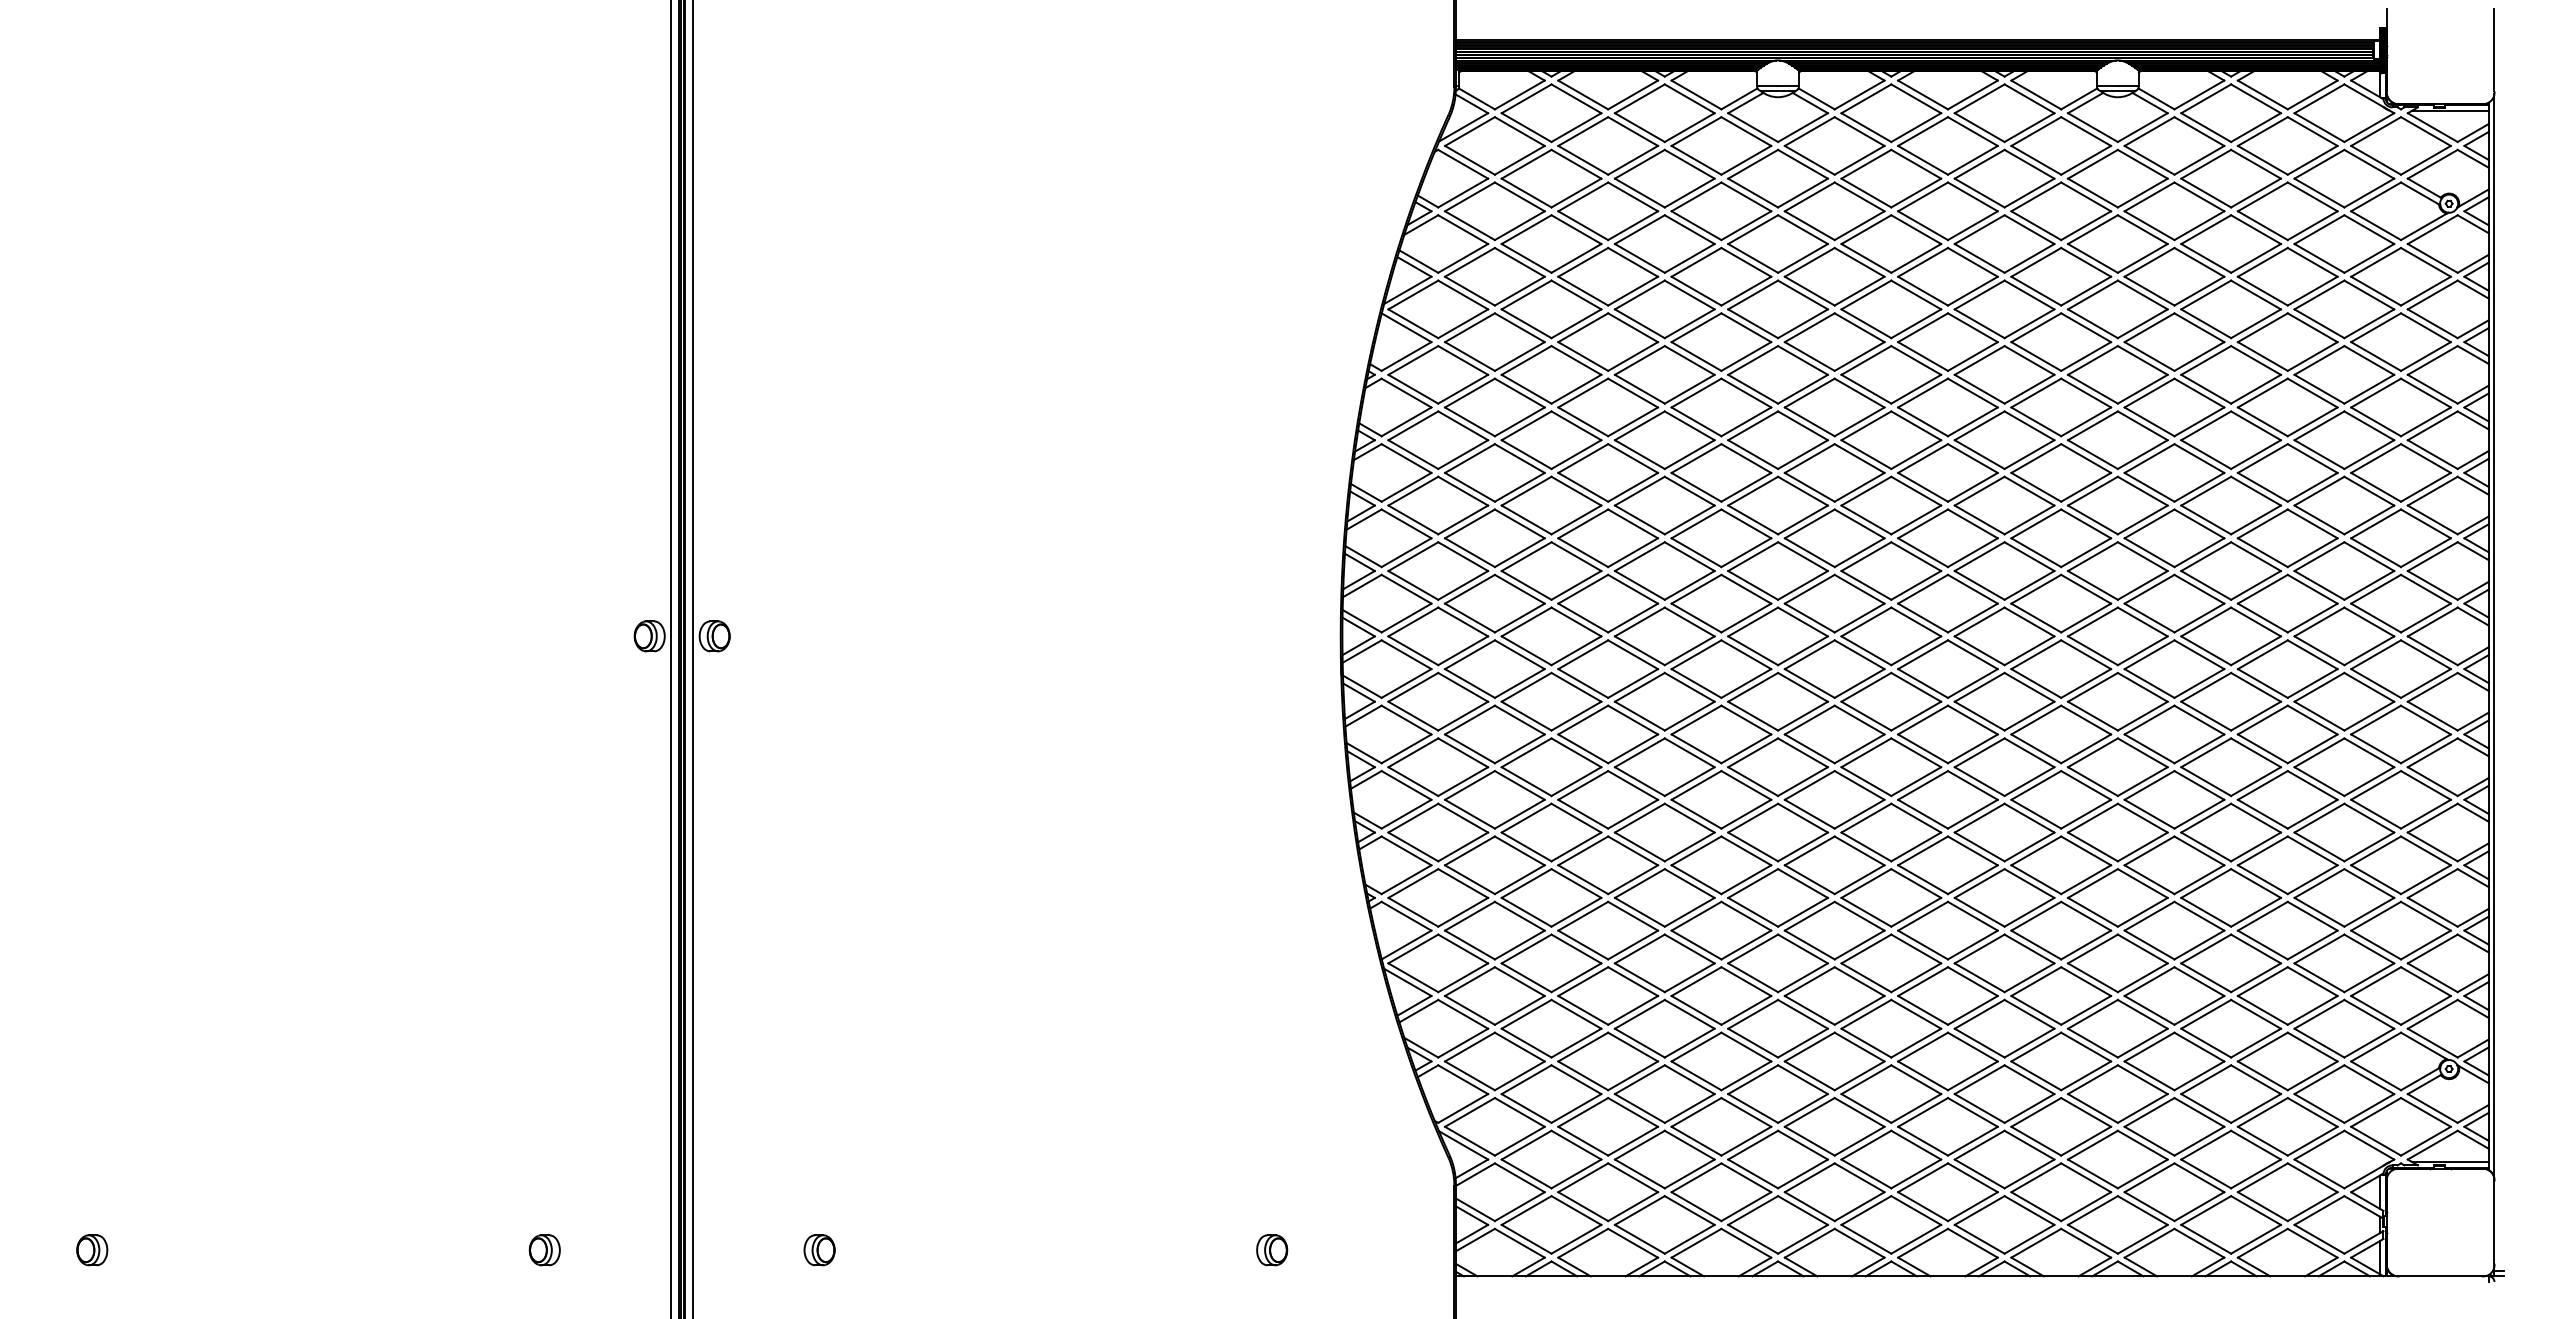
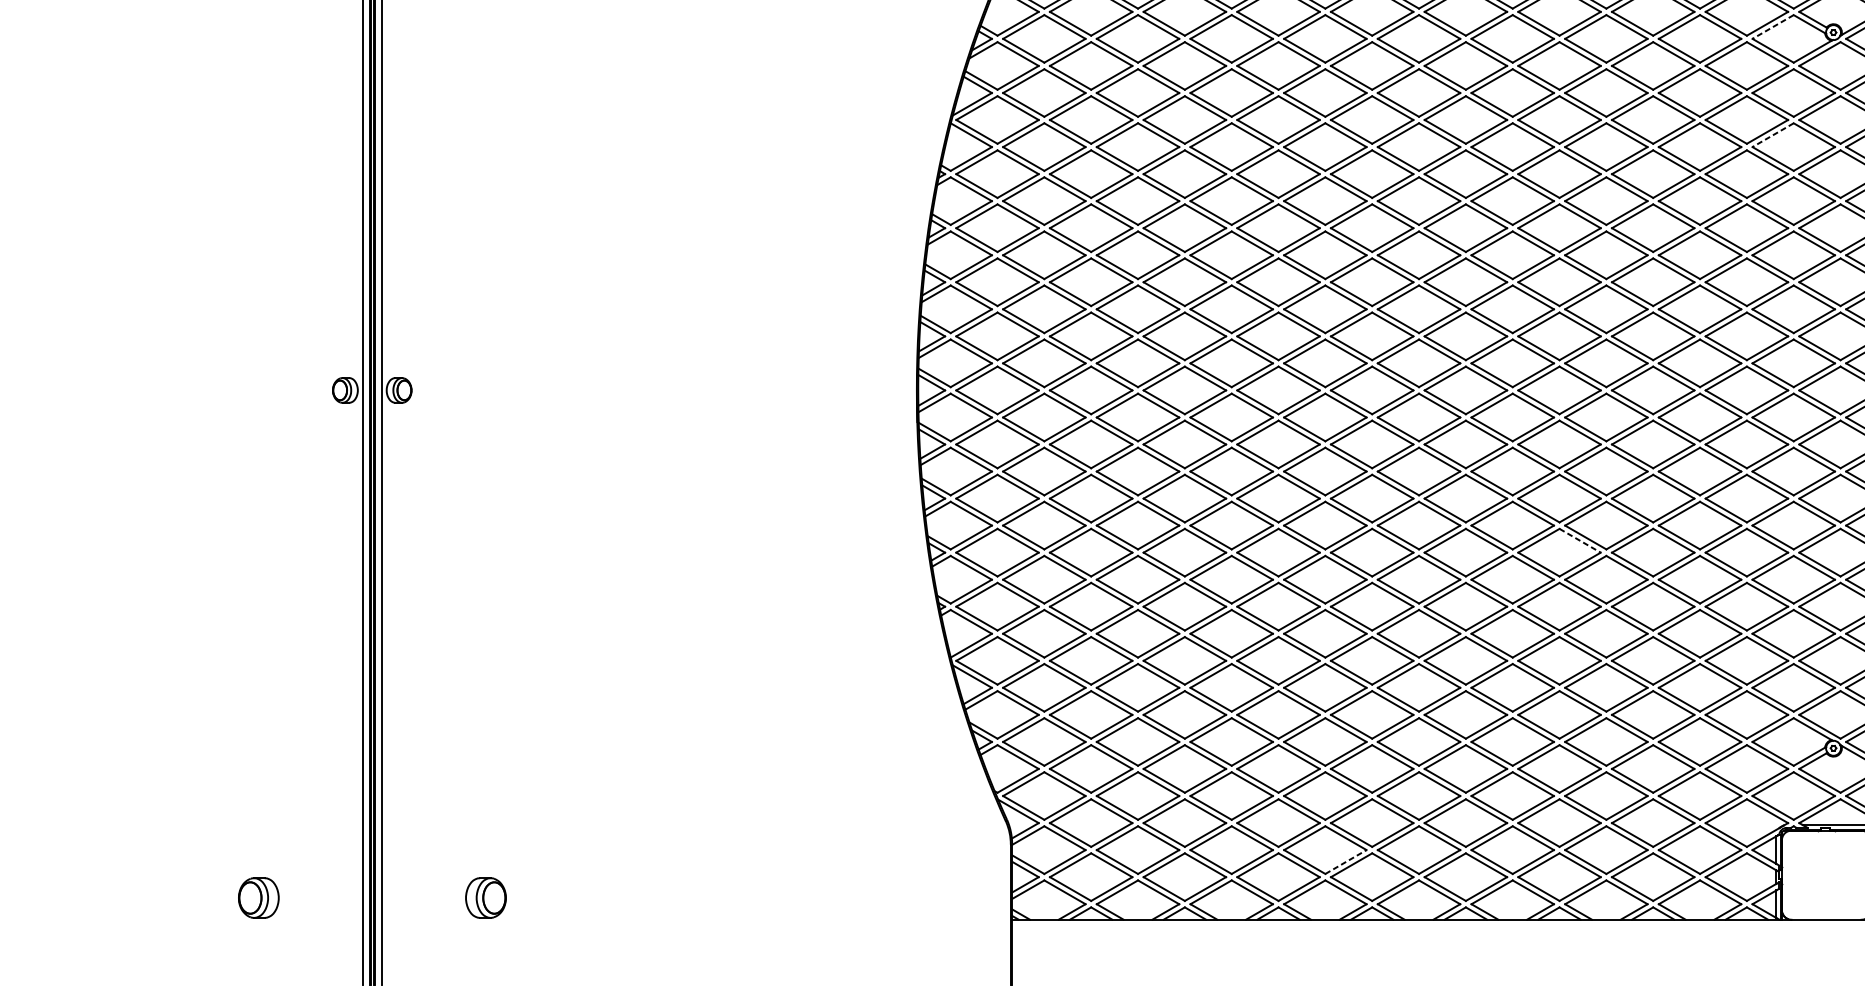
line: (2376, 196) -> (1773, 26), solid -> dashed
line: (2376, 327) -> (1773, 134), solid -> dashed
line: (2142, 818) -> (1579, 541), solid -> dashed
line: (1859, 1206) -> (1345, 861), solid -> dashed
part: (544, 1250) -> (258, 898), size x1.6
part: (819, 1250) -> (485, 898), size x1.6
part: (1272, 1250) -> (860, 898), removed

